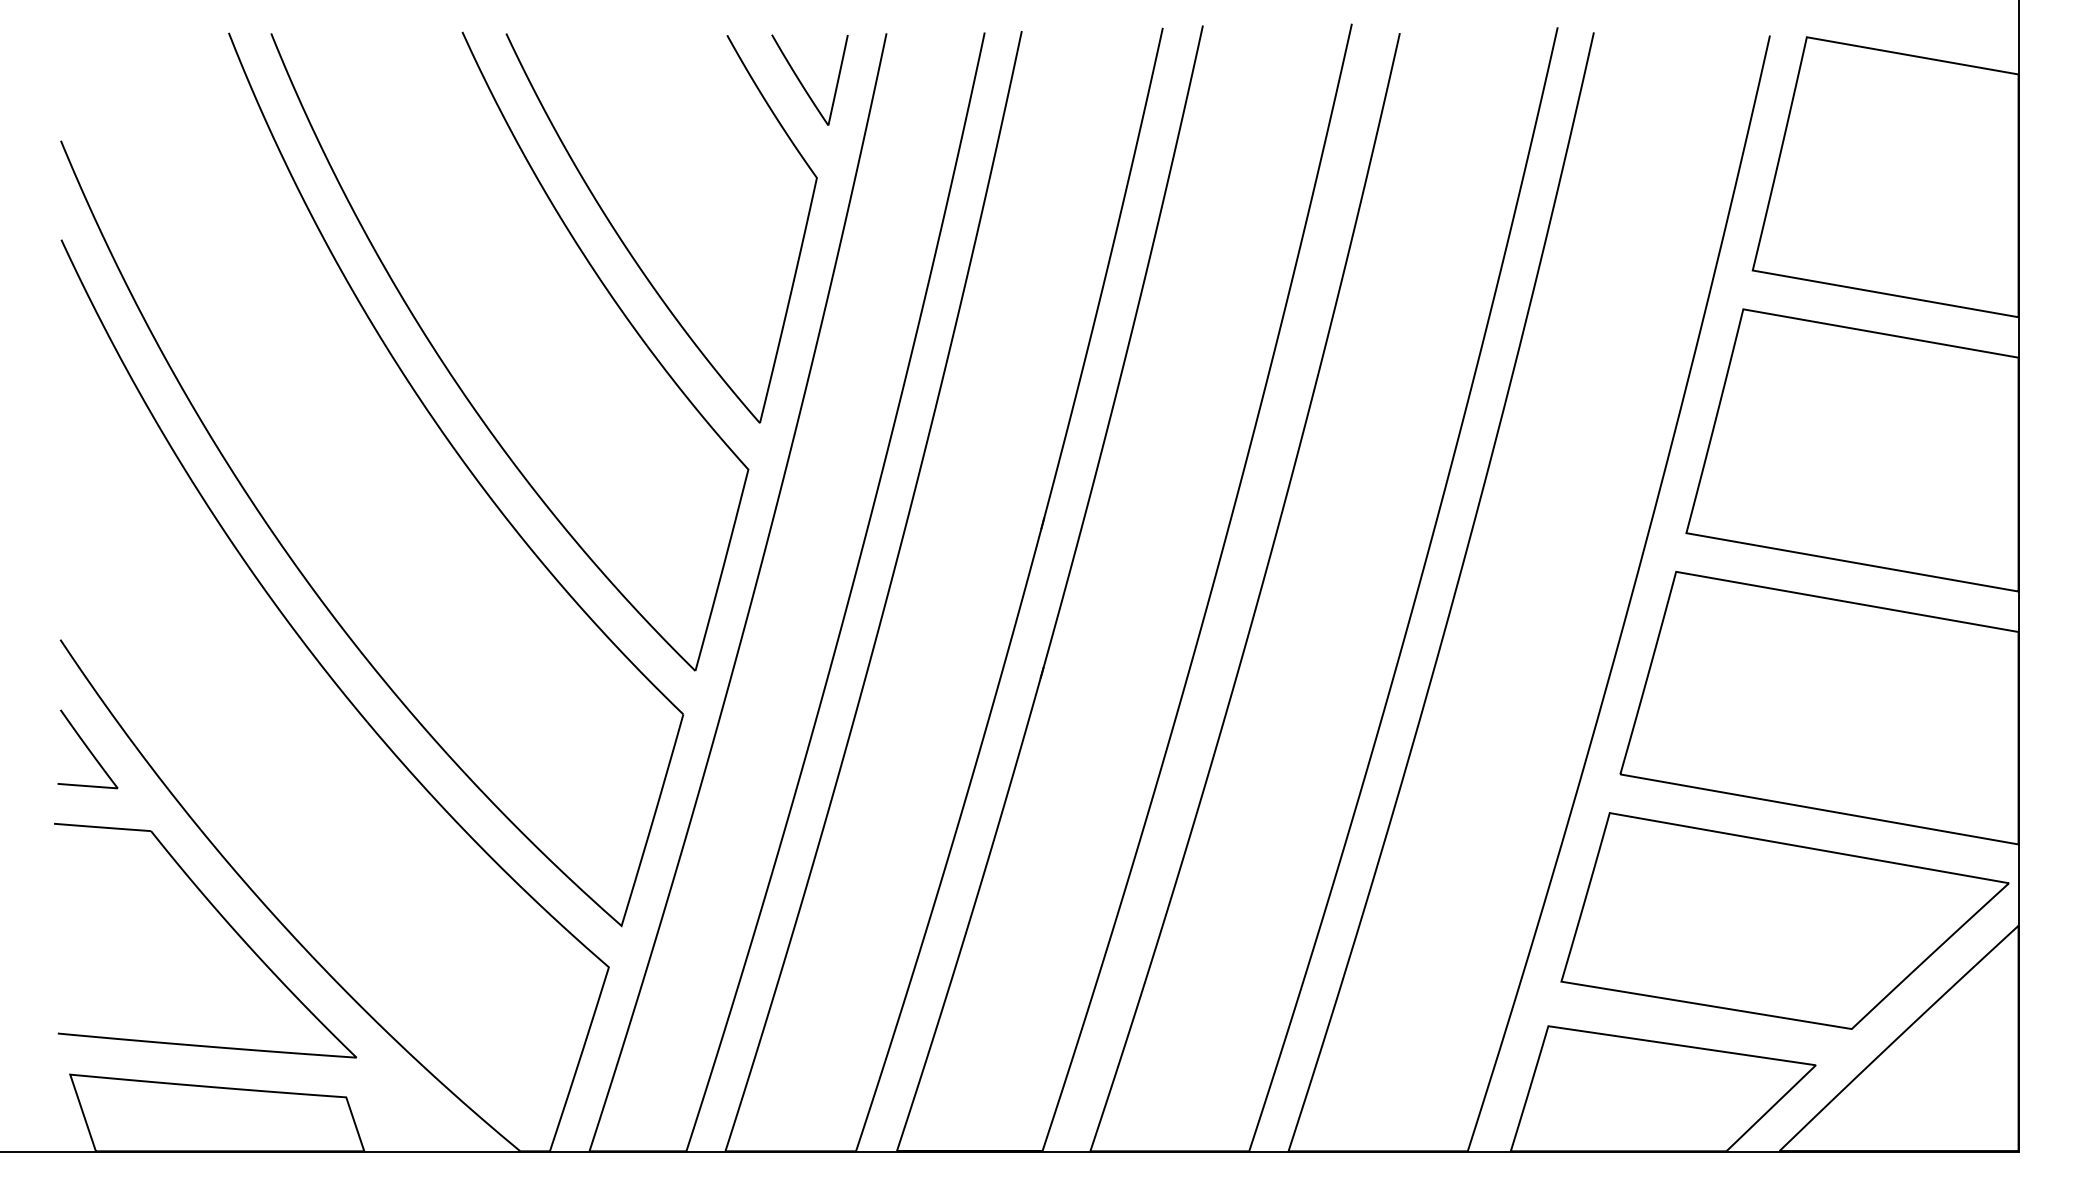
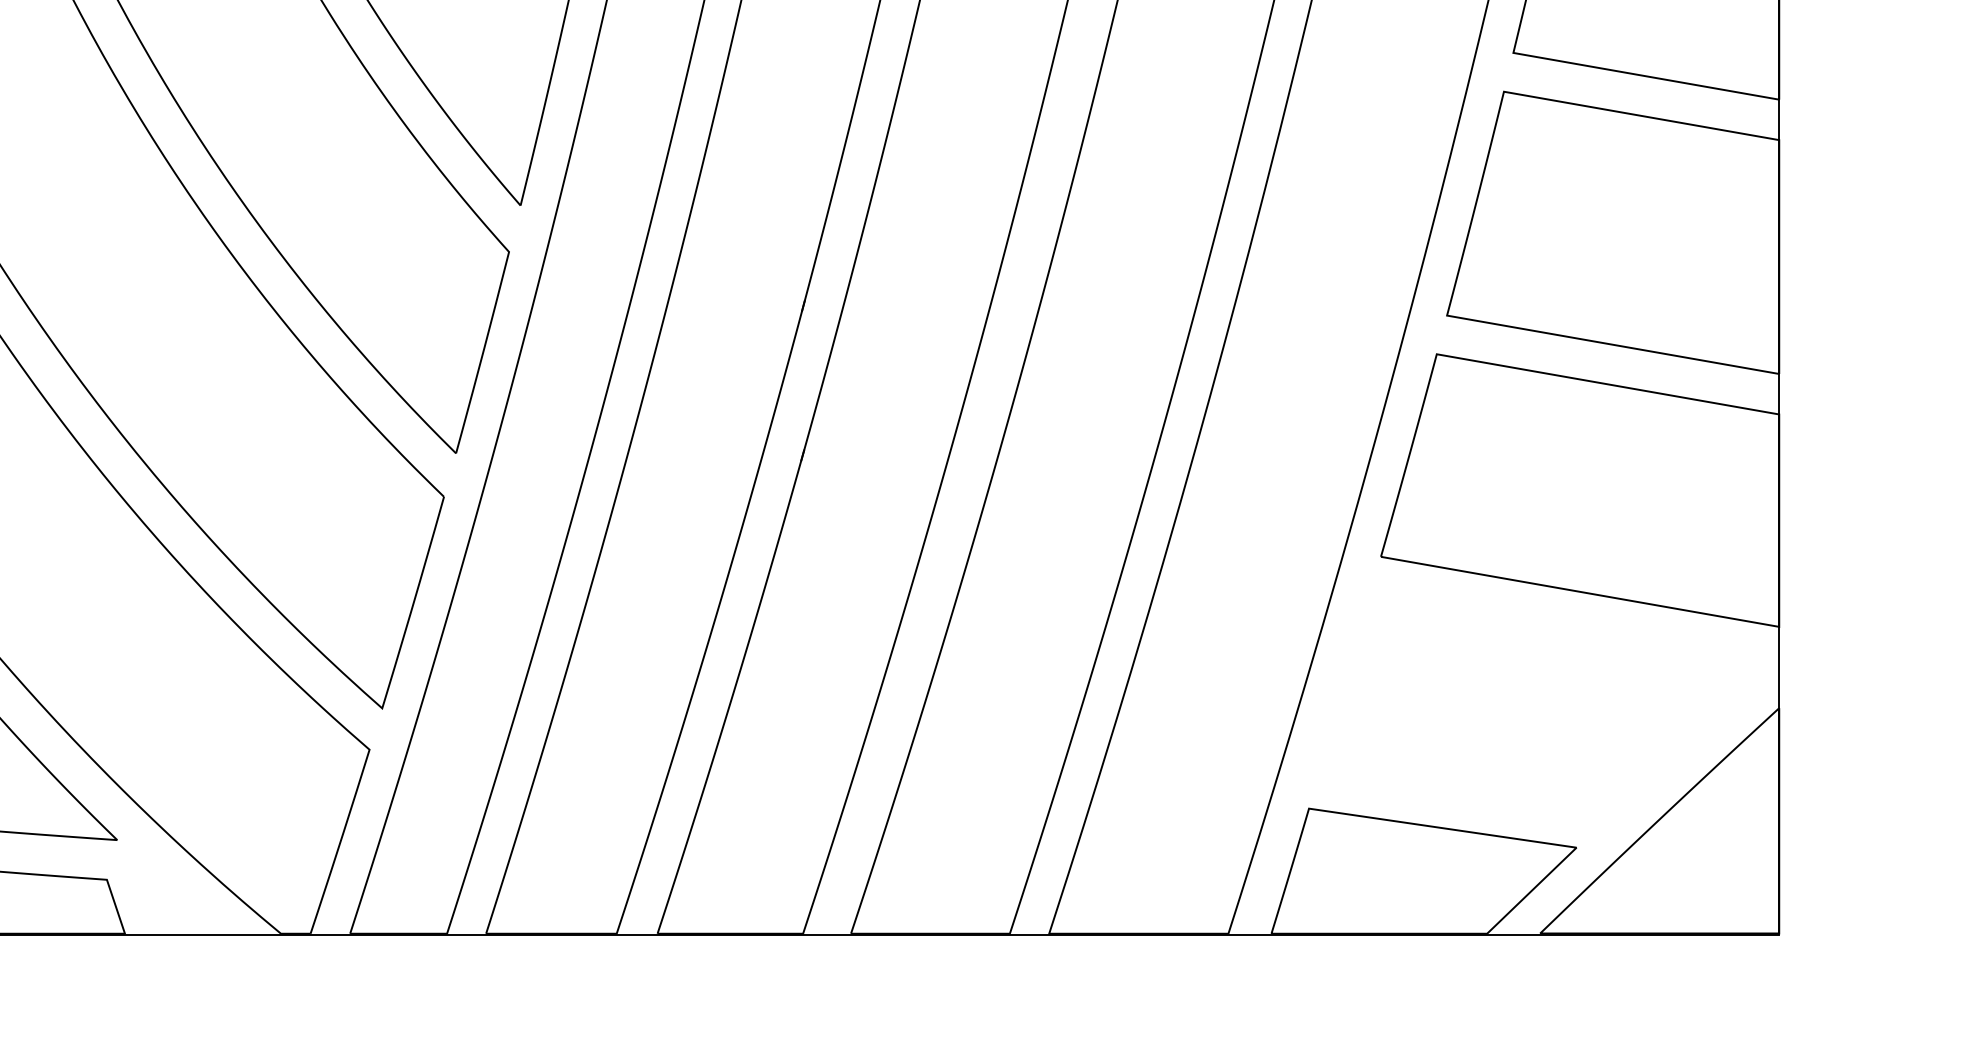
part: (1784, 920) -> (1545, 702), removed

